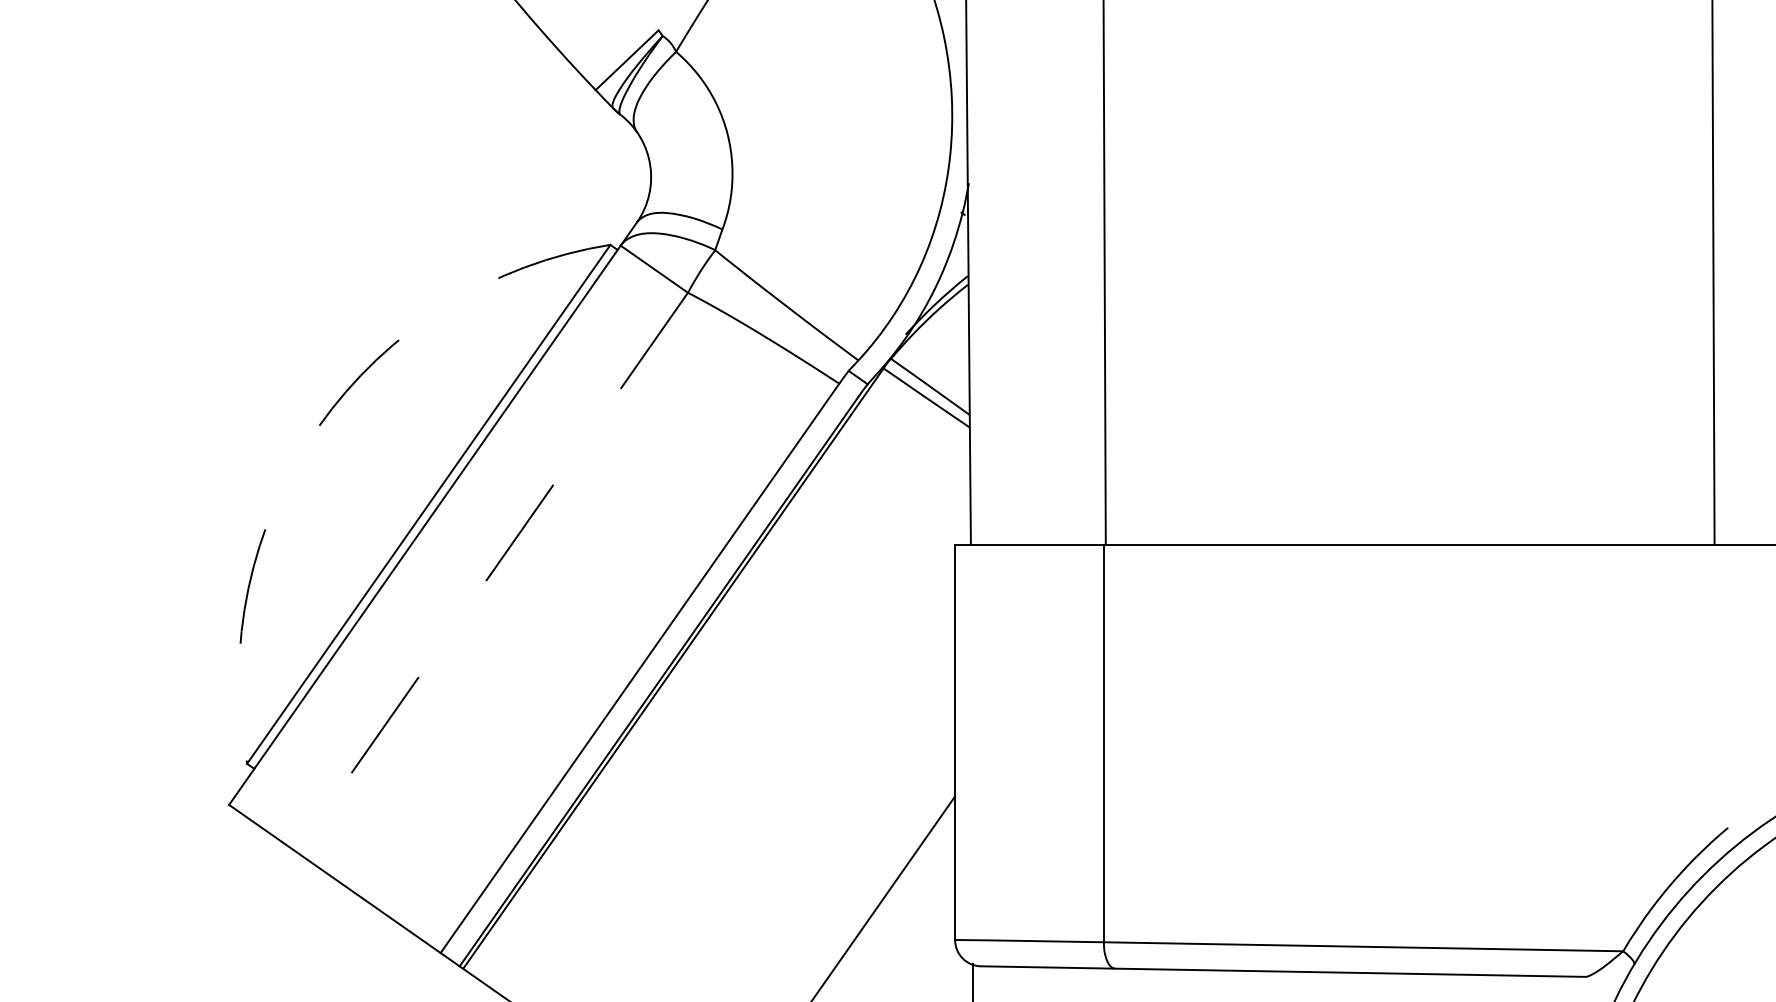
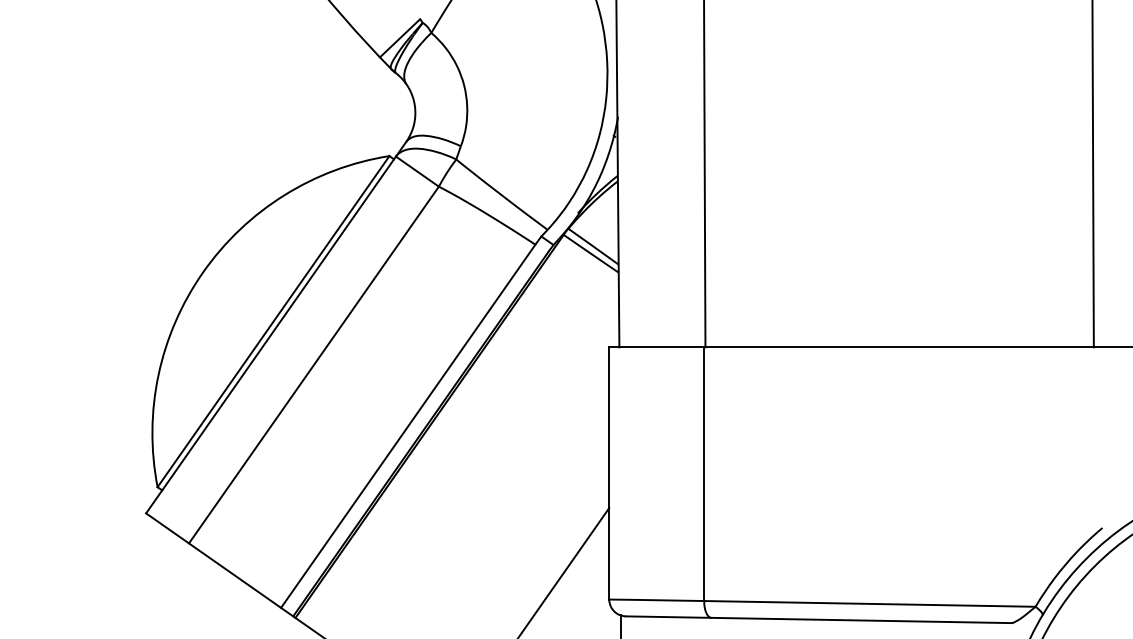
arc: (319, 427) -> (203, 272), dashed -> solid
line: (491, 573) -> (313, 365), dashed -> solid

